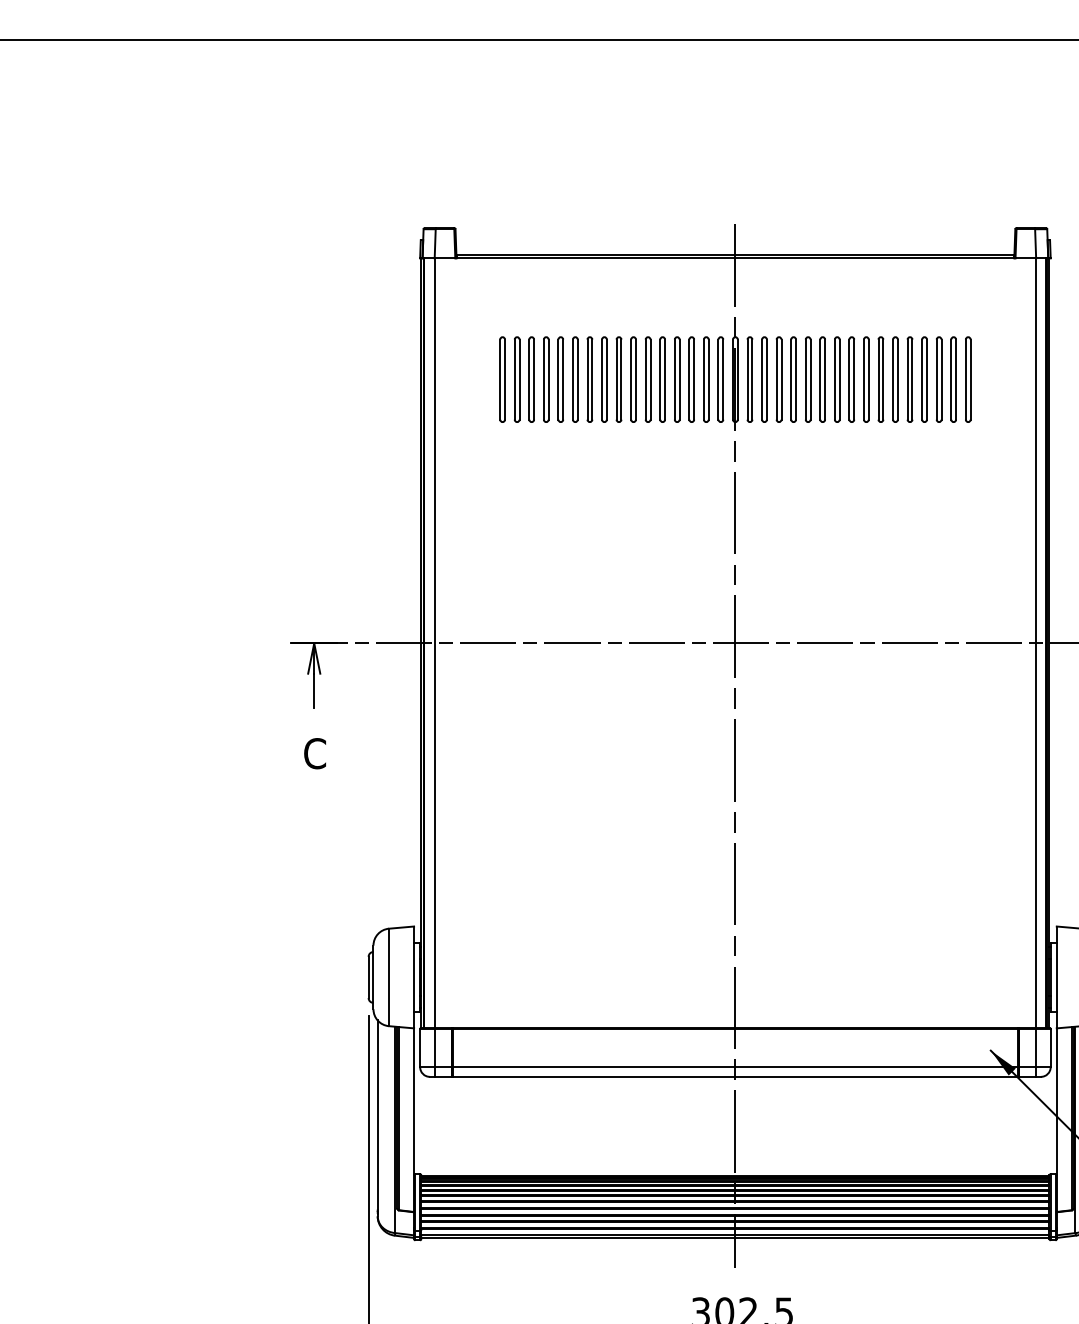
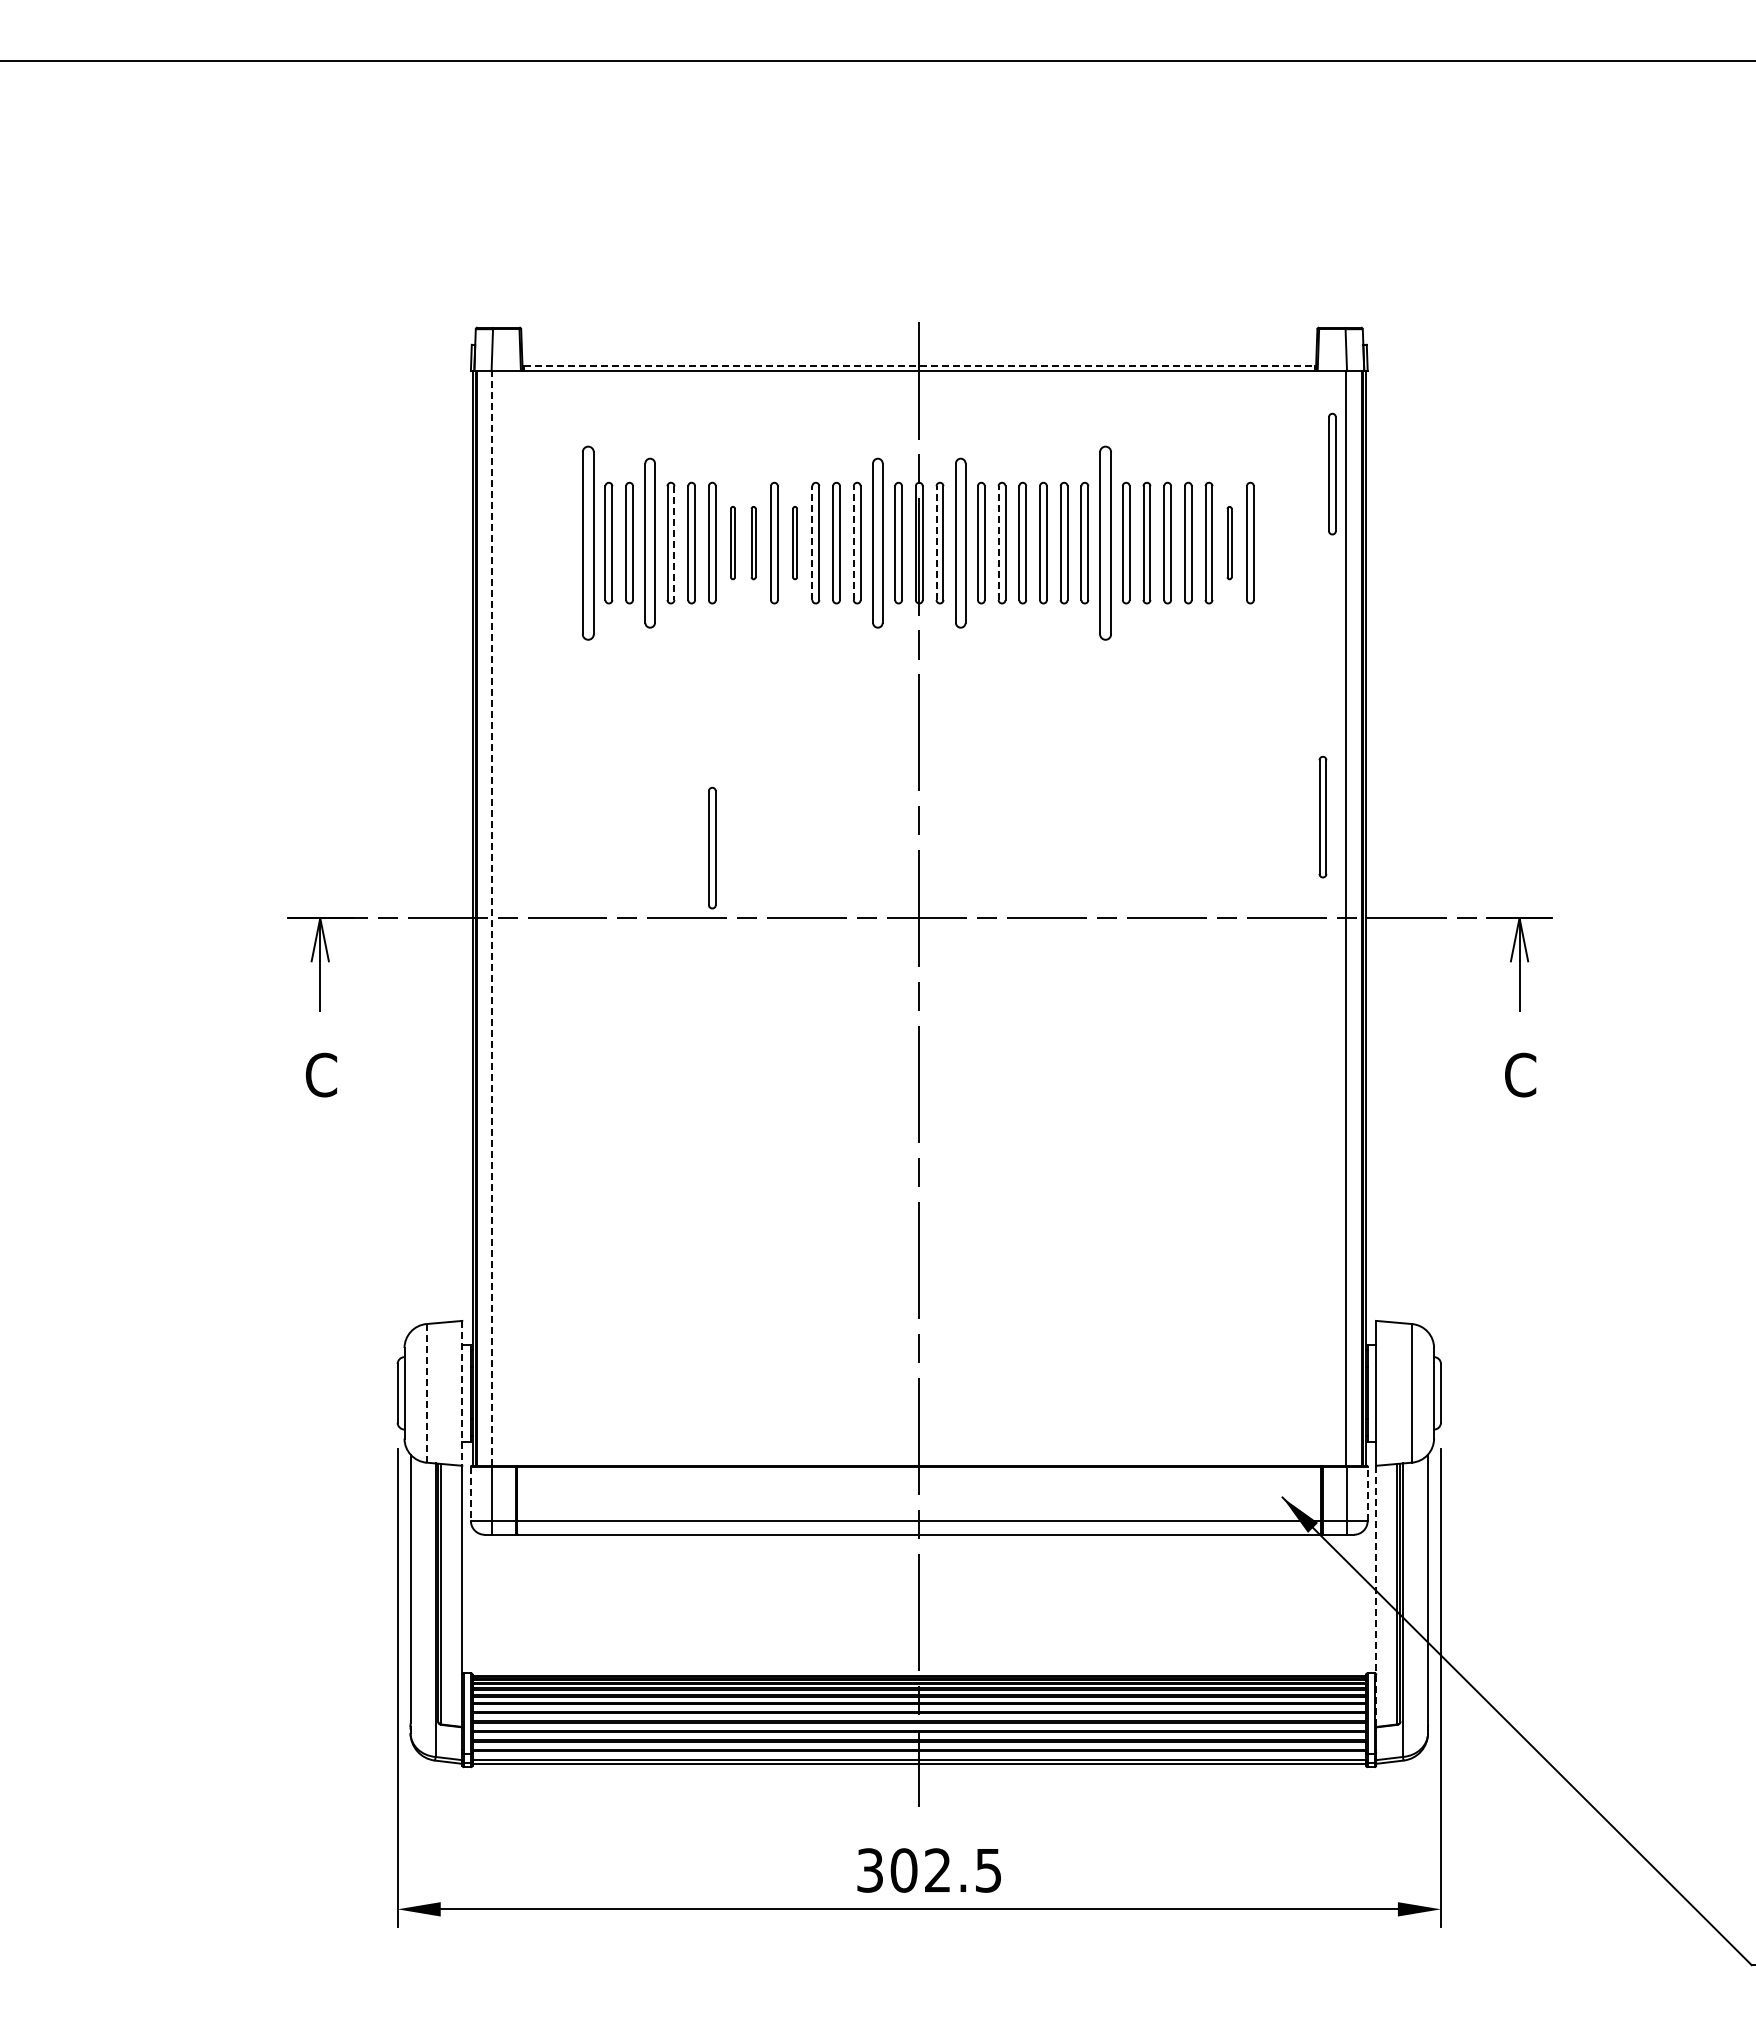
line: (735, 254) -> (919, 365), solid -> dashed
part: (1025, 330) -> (1332, 473), added
part: (502, 379) -> (587, 542), size x1.6
part: (546, 379) -> (650, 542), size x1.4
line: (563, 379) -> (674, 543), solid -> dashed
part: (604, 379) -> (732, 542), size x0.6
part: (618, 379) -> (753, 542), size x0.6
part: (647, 379) -> (794, 542), size x0.6
line: (660, 379) -> (812, 543), solid -> dashed
line: (689, 379) -> (853, 543), solid -> dashed
part: (706, 379) -> (877, 542), size x1.4
line: (747, 379) -> (936, 543), solid -> dashed
part: (764, 379) -> (960, 542), size x1.4
line: (791, 379) -> (998, 543), solid -> dashed
part: (866, 379) -> (1105, 542), size x1.6
part: (953, 379) -> (1229, 542), size x0.6
part: (1018, 571) -> (1322, 816), added
part: (590, 593) -> (712, 847), added
line: (435, 643) -> (492, 918), solid -> dashed
line: (388, 977) -> (426, 1393), solid -> dashed
line: (414, 977) -> (462, 1393), solid -> dashed
line: (1050, 1047) -> (1367, 1493), solid -> dashed
line: (419, 1048) -> (470, 1494), solid -> dashed
line: (1056, 1120) -> (1376, 1596), solid -> dashed

